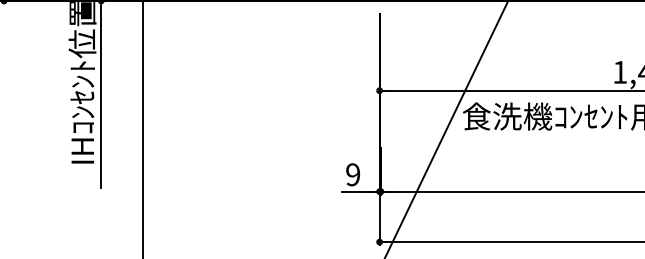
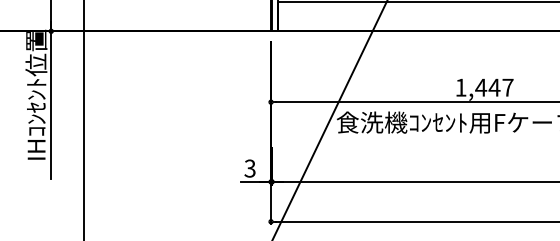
text: (352, 174) -> (249, 168), 9 -> 3

